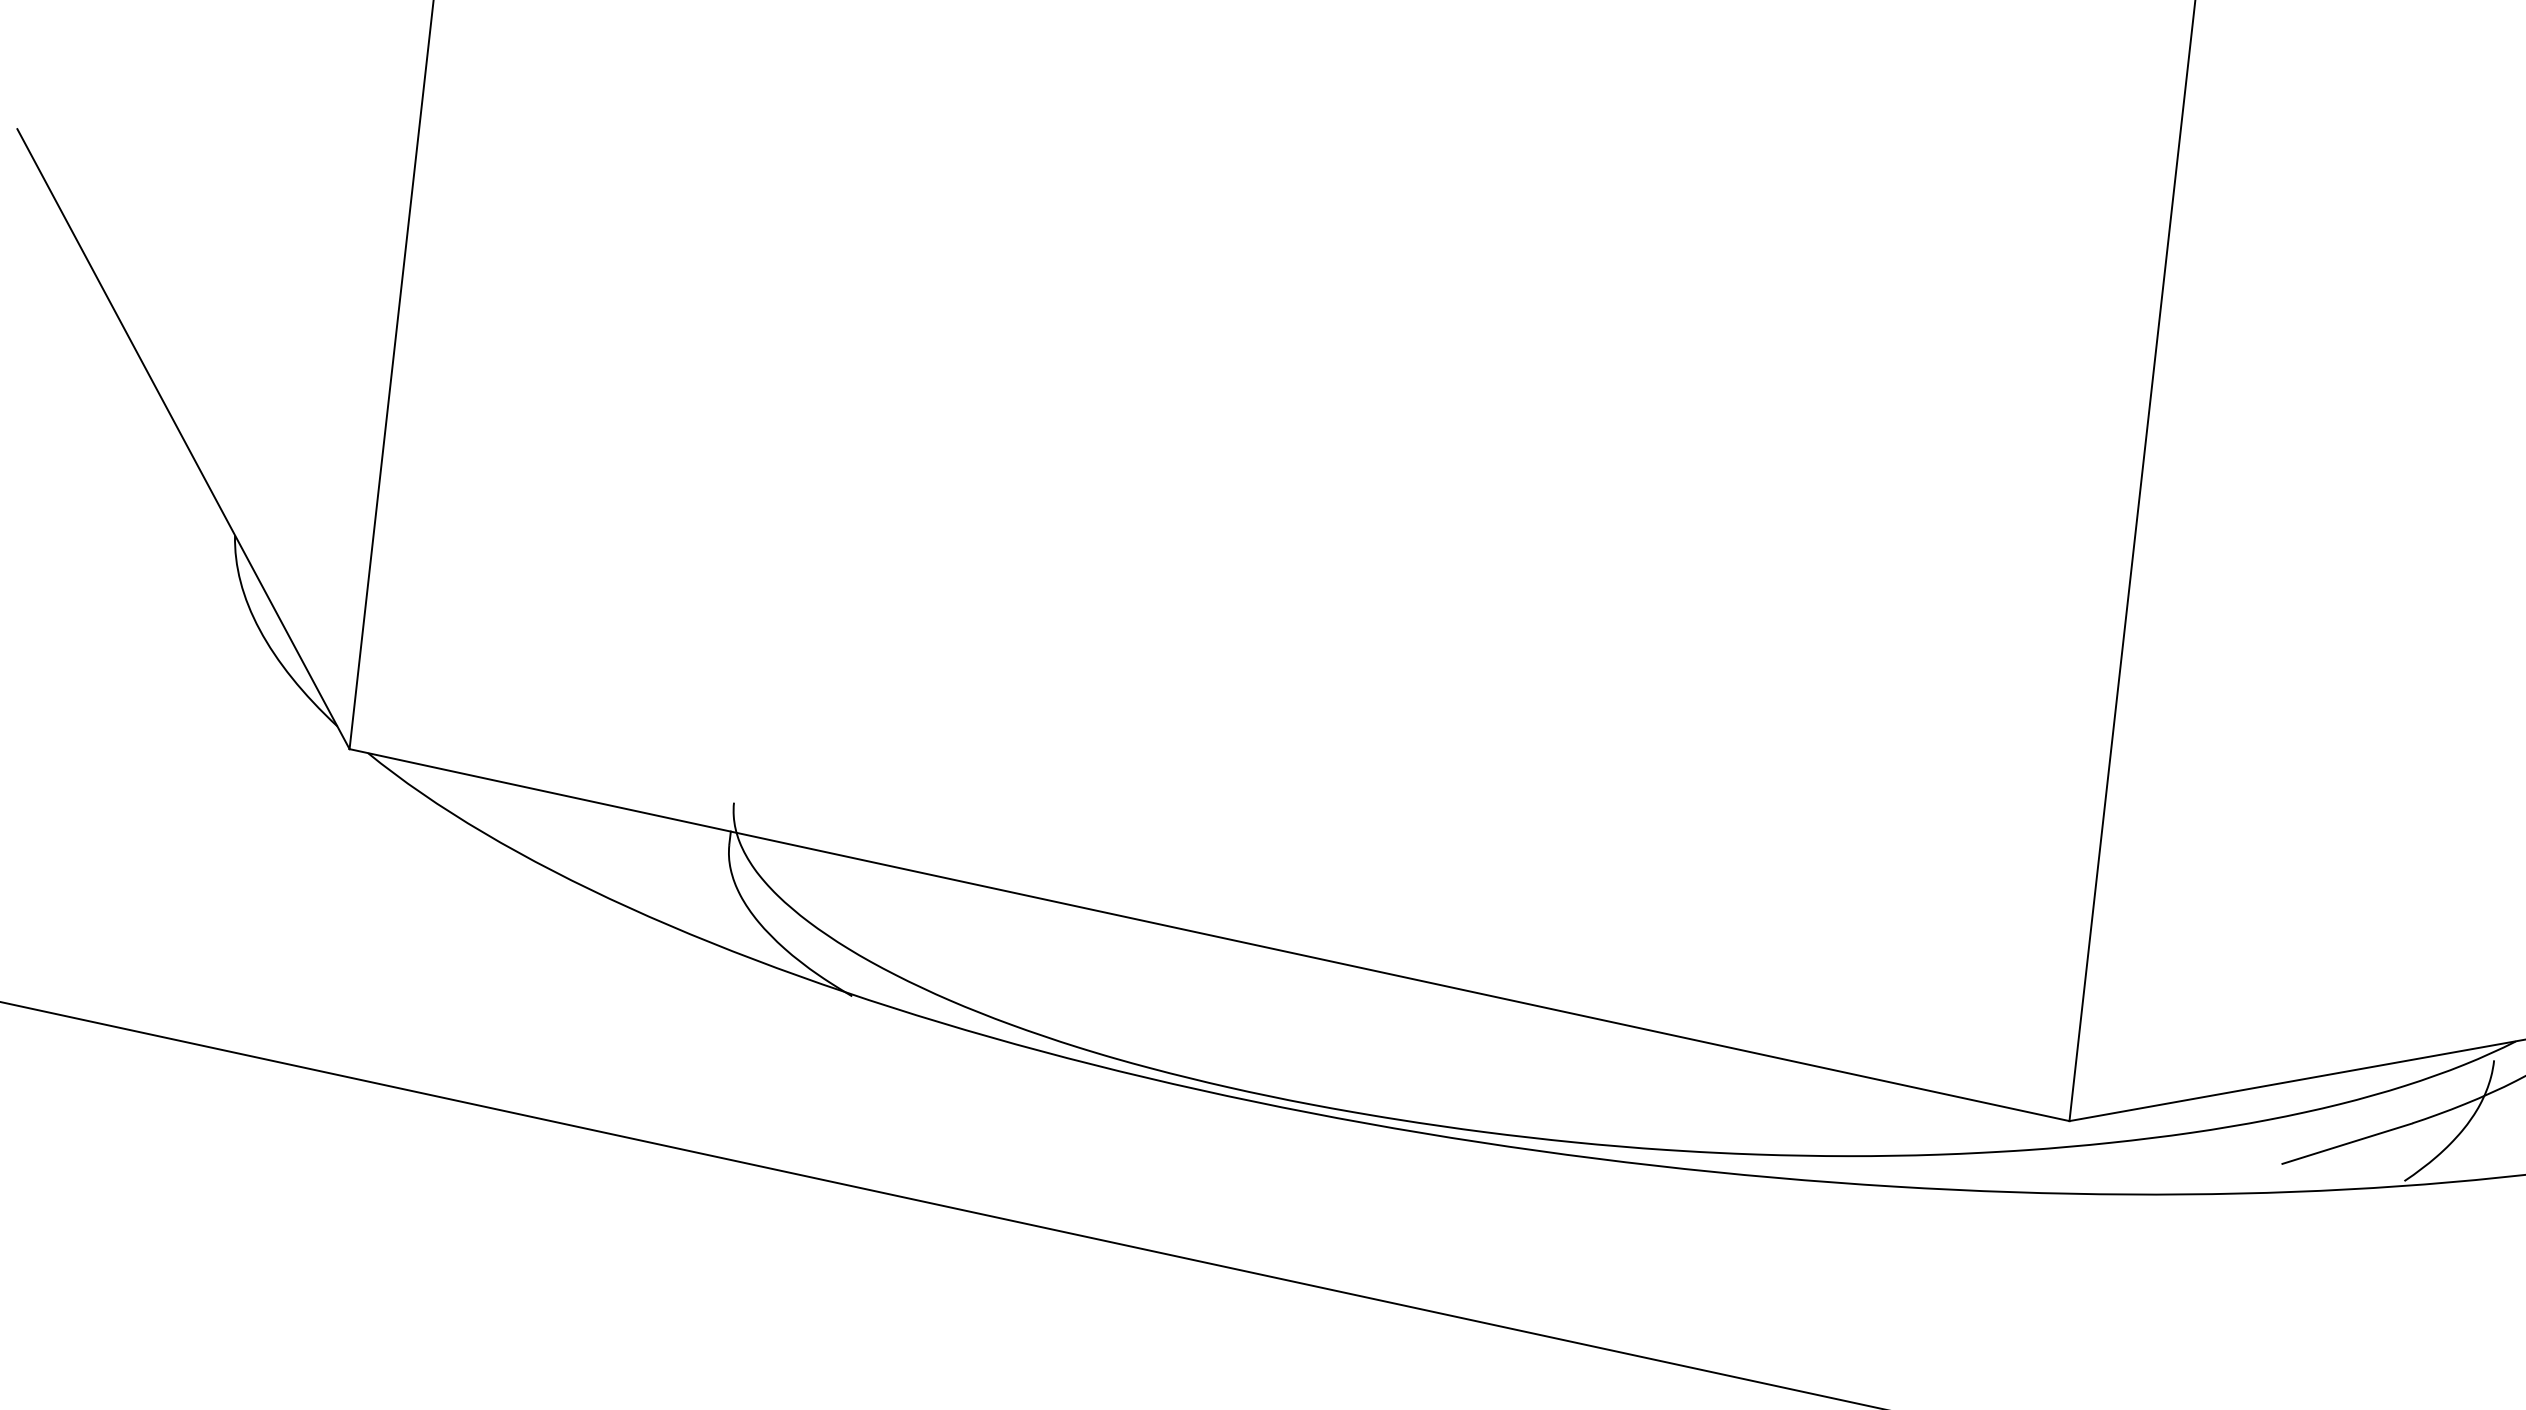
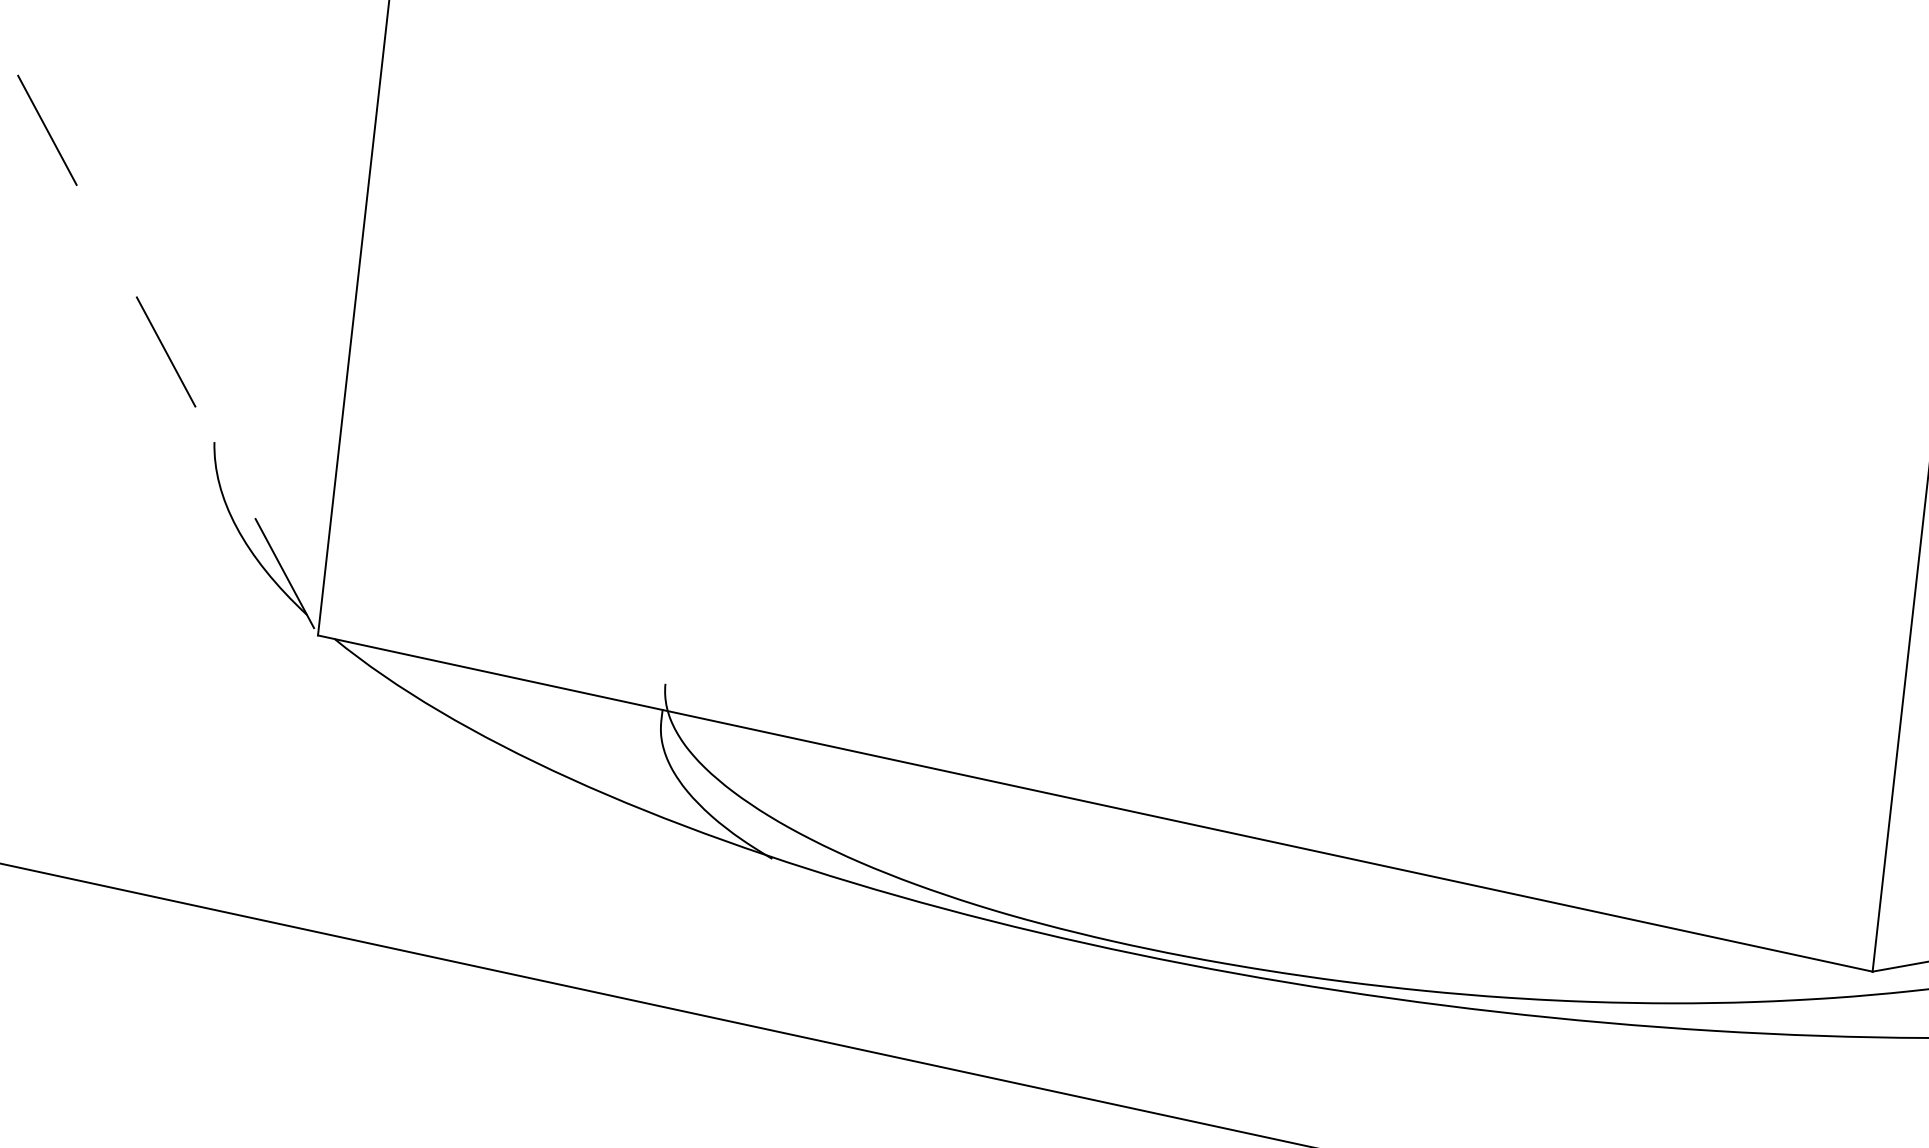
line: (183, 439) -> (167, 355), solid -> dashed

